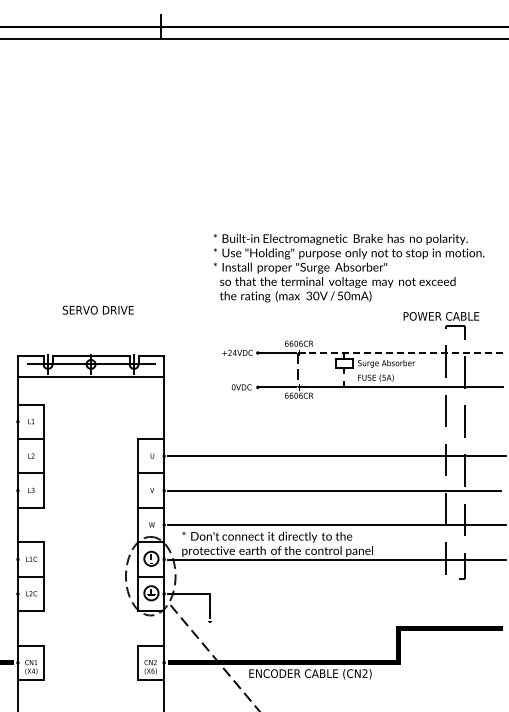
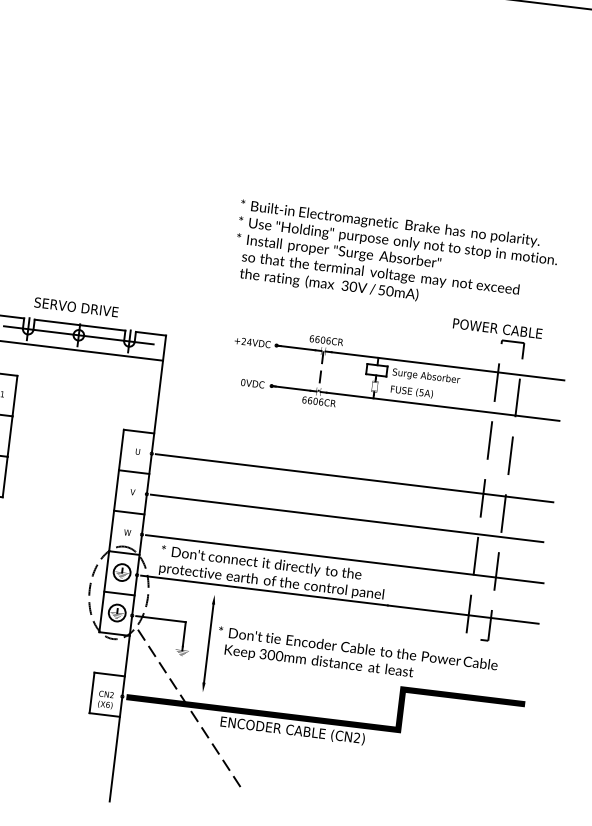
text: (97, 309) -> (75, 306), moved
line: (403, 352) -> (447, 365), dashed -> solid
part: (352, 609) -> (351, 660), added

